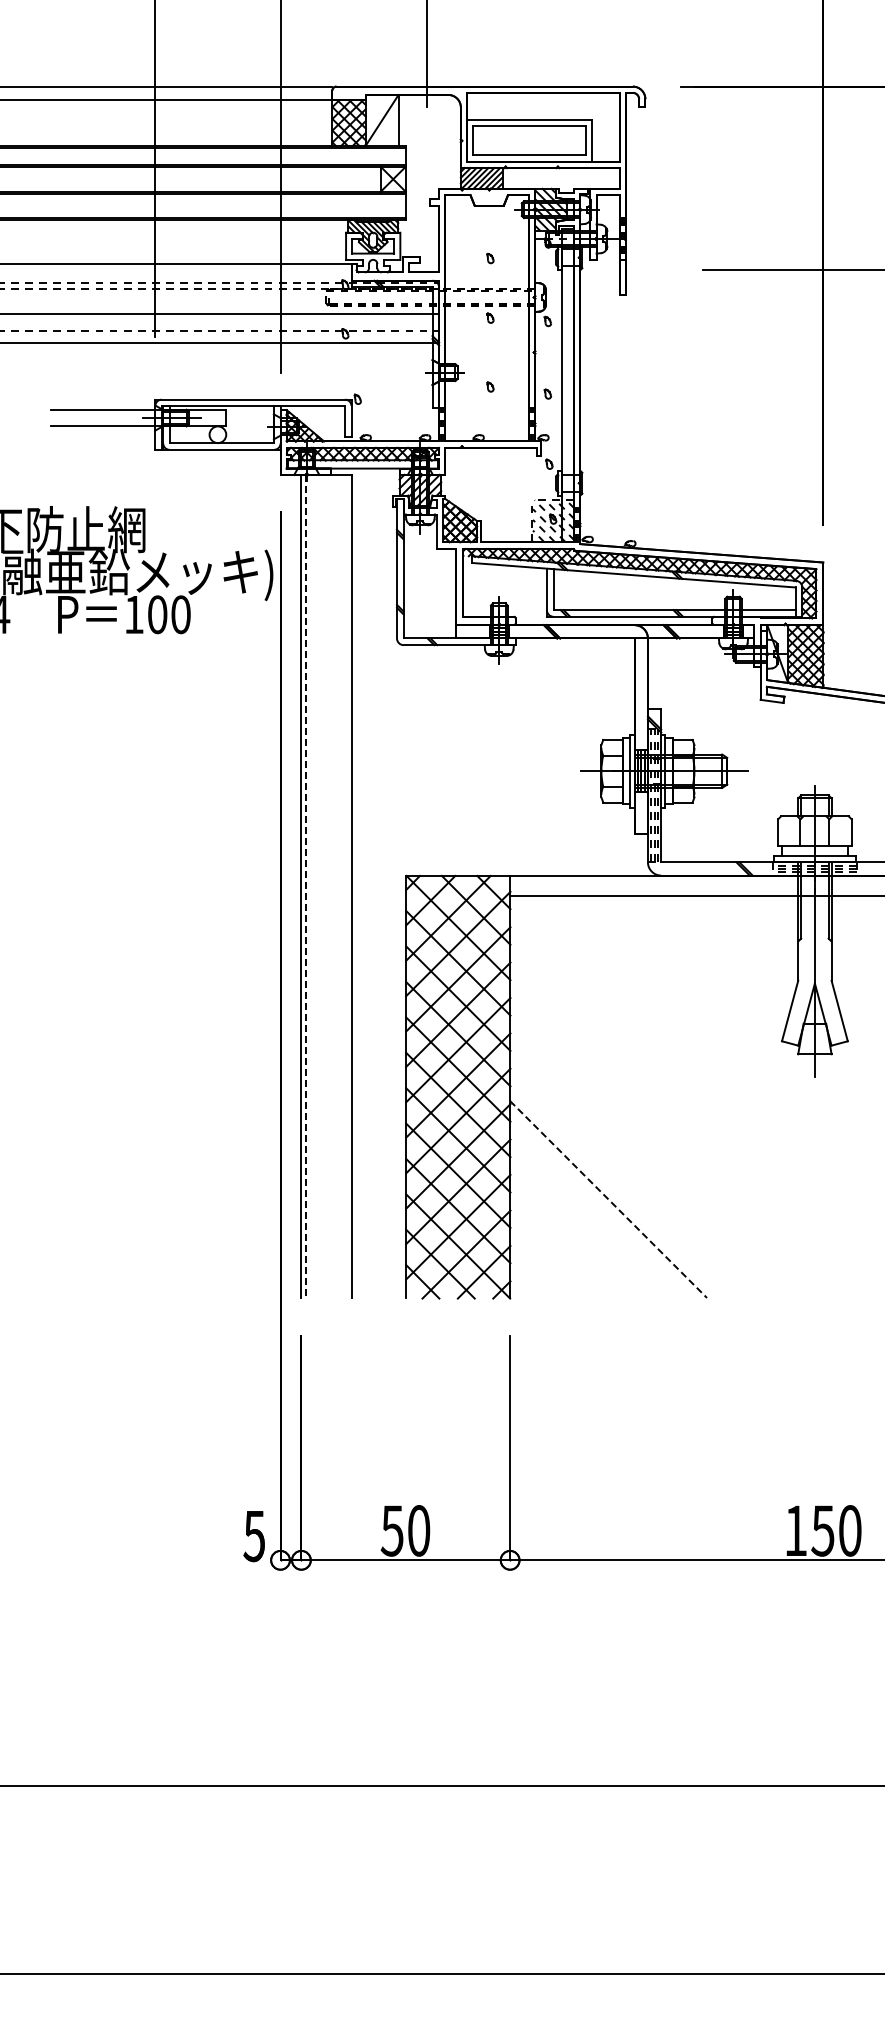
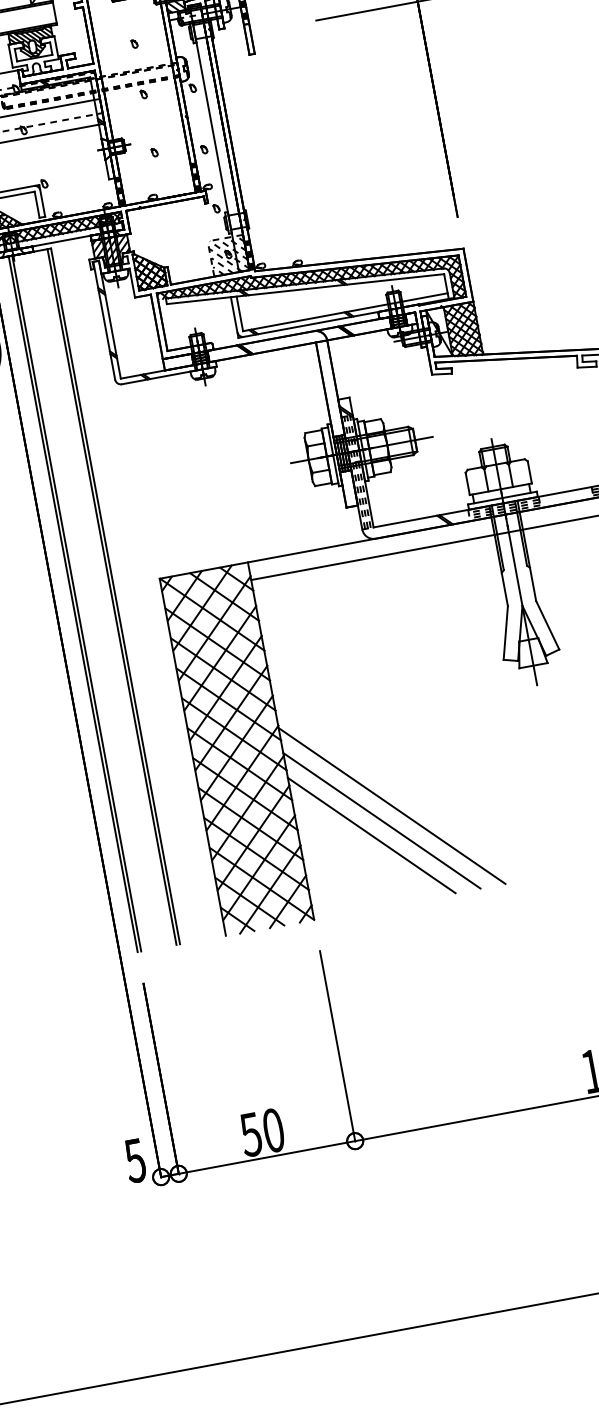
line: (347, 885) -> (112, 596), added
line: (305, 886) -> (76, 603), dashed -> solid
line: (623, 1184) -> (392, 805), added
line: (608, 1199) -> (381, 820), dashed -> solid
line: (593, 1213) -> (371, 834), added

